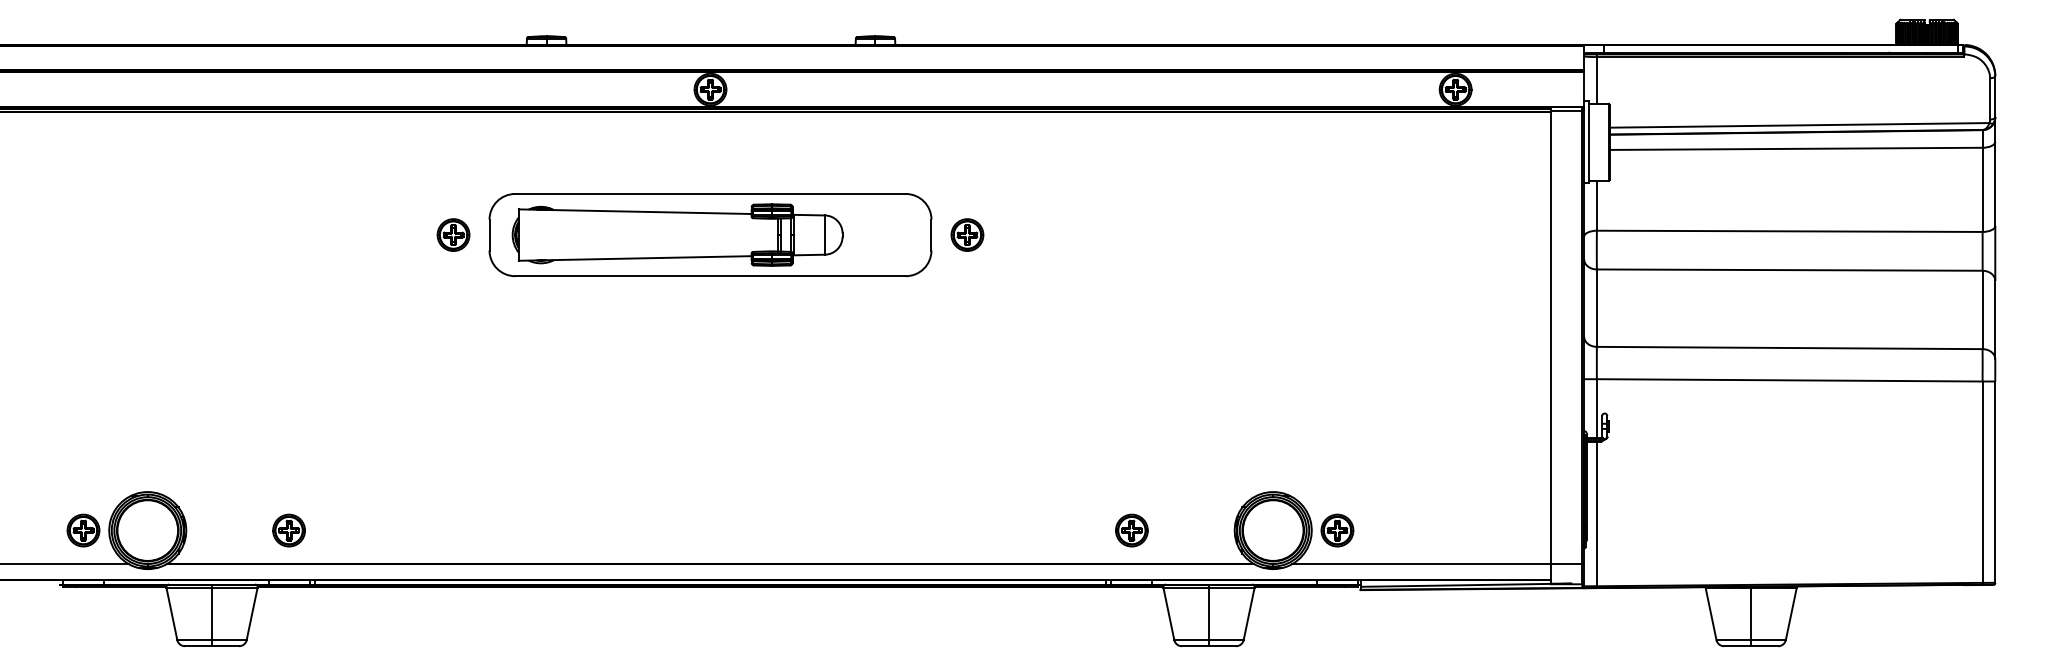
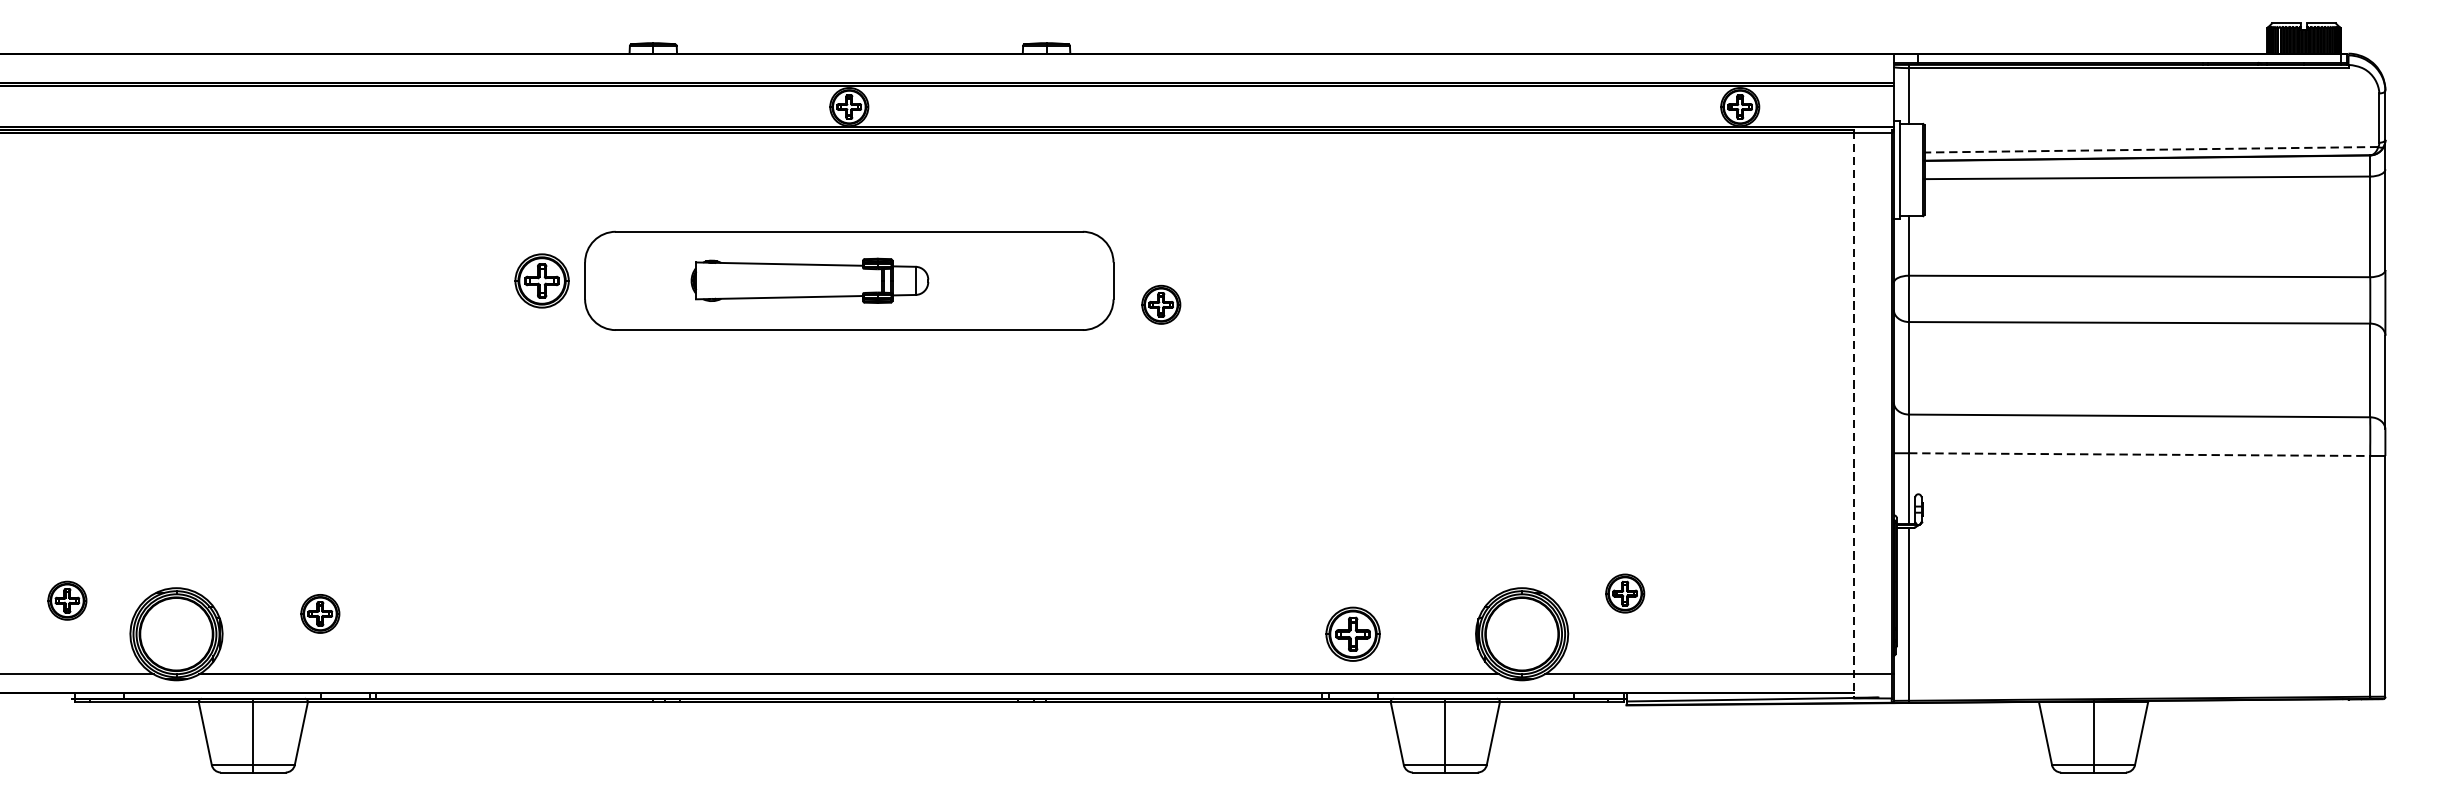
line: (1799, 125) -> (2151, 149), solid -> dashed
part: (453, 234) -> (542, 280), size x1.4
part: (677, 234) -> (809, 280), size x0.6
part: (967, 234) -> (1161, 304), moved
line: (1550, 346) -> (1853, 414), solid -> dashed
line: (1789, 380) -> (2139, 454), solid -> dashed
part: (83, 530) -> (67, 600), moved
part: (288, 530) -> (319, 613), moved
part: (1131, 530) -> (1352, 634), size x1.4
part: (1337, 530) -> (1625, 593), moved

